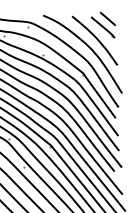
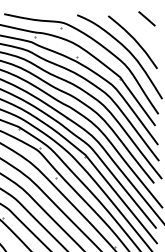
line: (102, 27) -> (141, 27), removed

